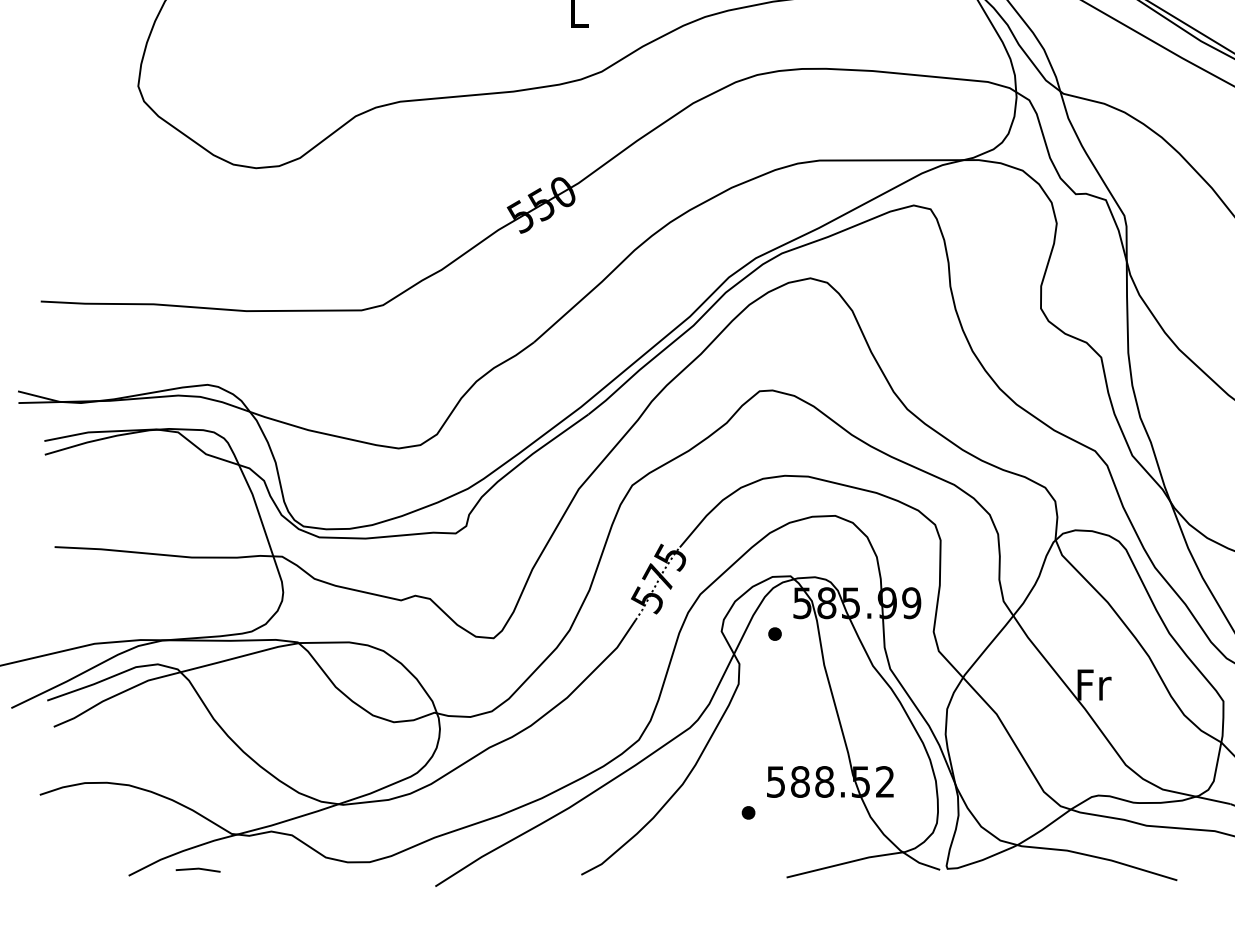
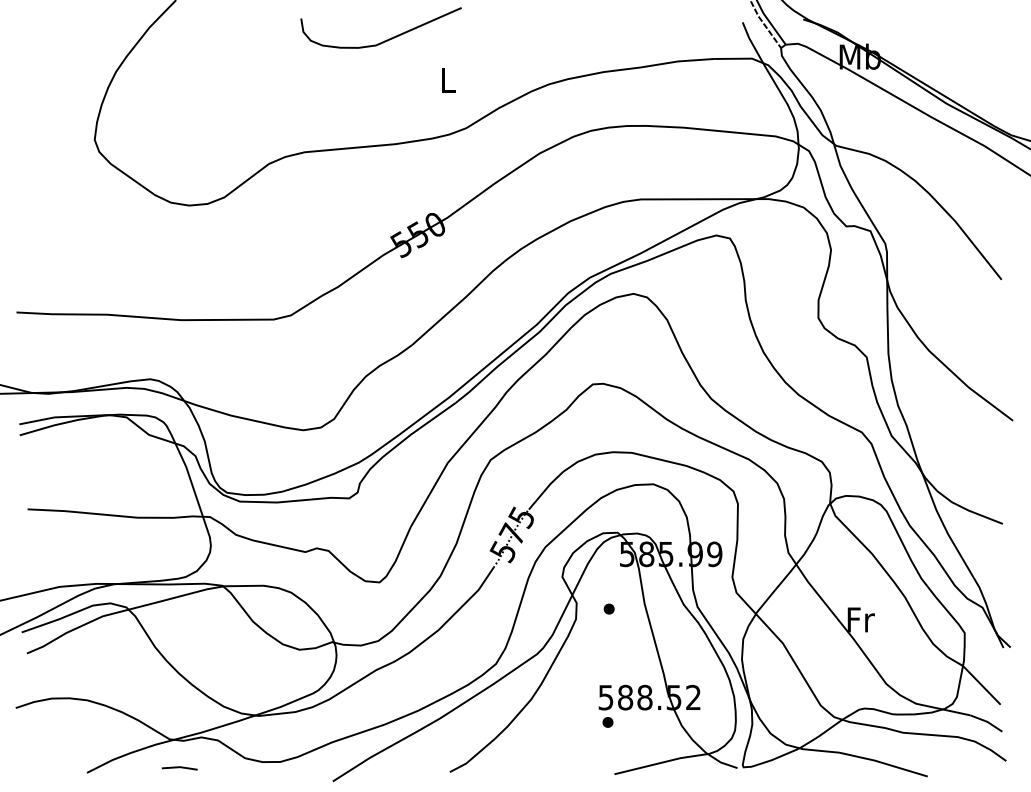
part: (774, 633) -> (608, 608), moved
part: (747, 812) -> (607, 722), moved
line: (197, 870) -> (179, 768), moved

